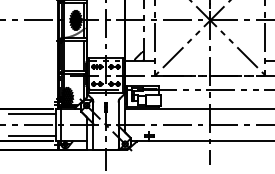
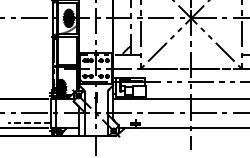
line: (32, 114) -> (29, 104), removed
line: (32, 135) -> (29, 123), solid -> dashed

